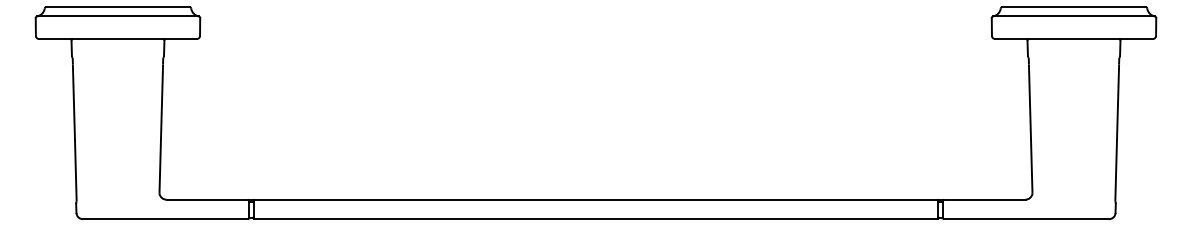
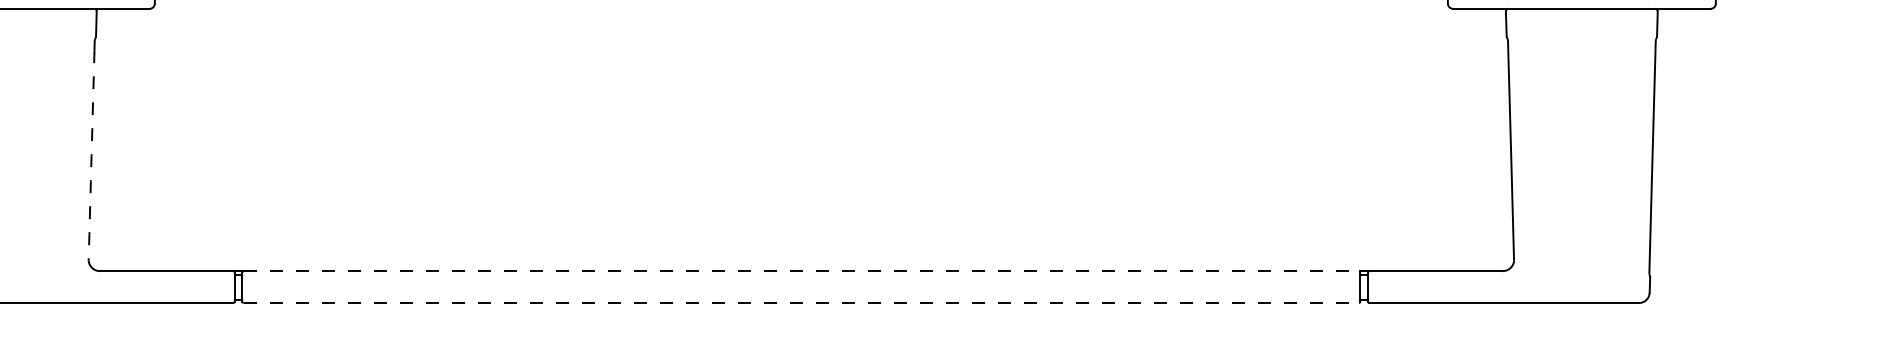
arc: (161, 128) -> (91, 154), solid -> dashed
line: (595, 199) -> (800, 270), solid -> dashed
line: (595, 219) -> (800, 303), solid -> dashed

